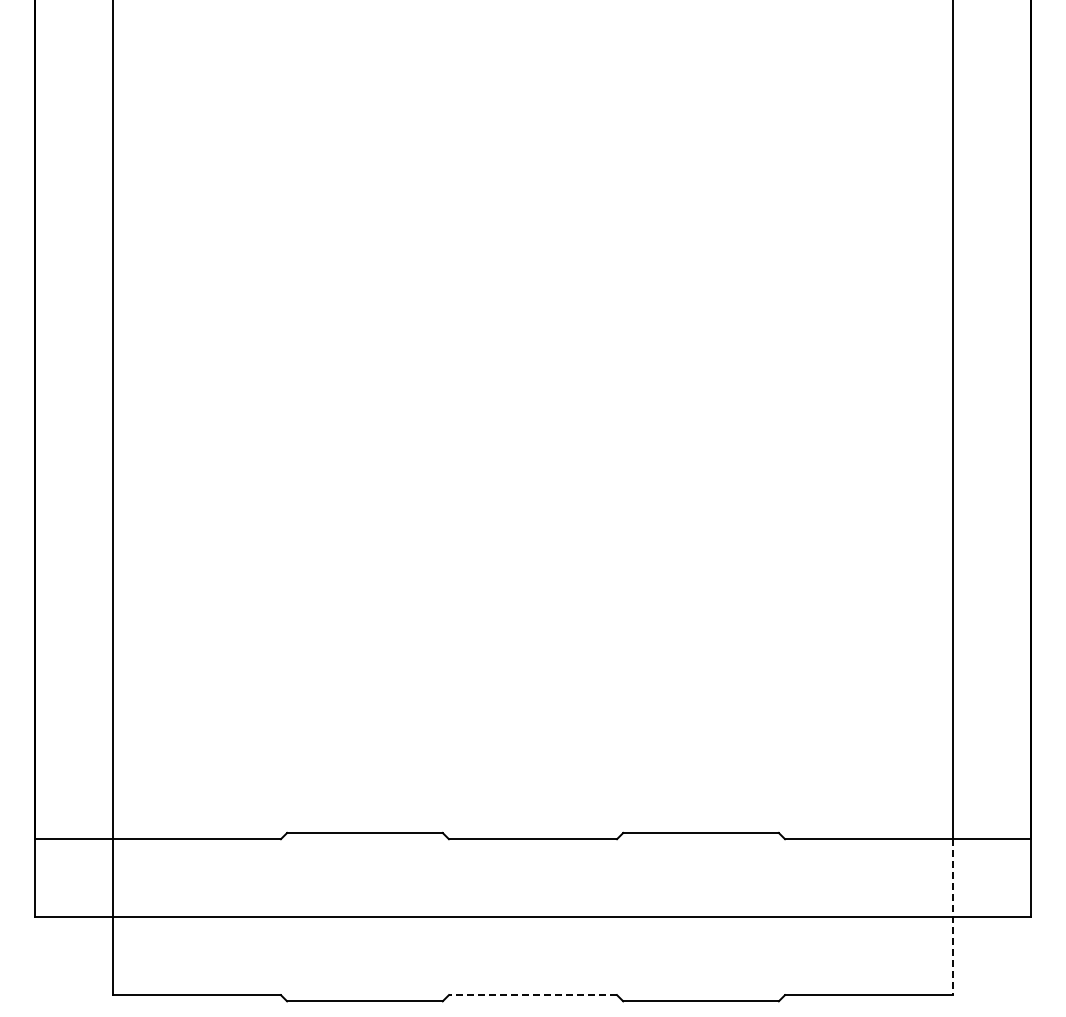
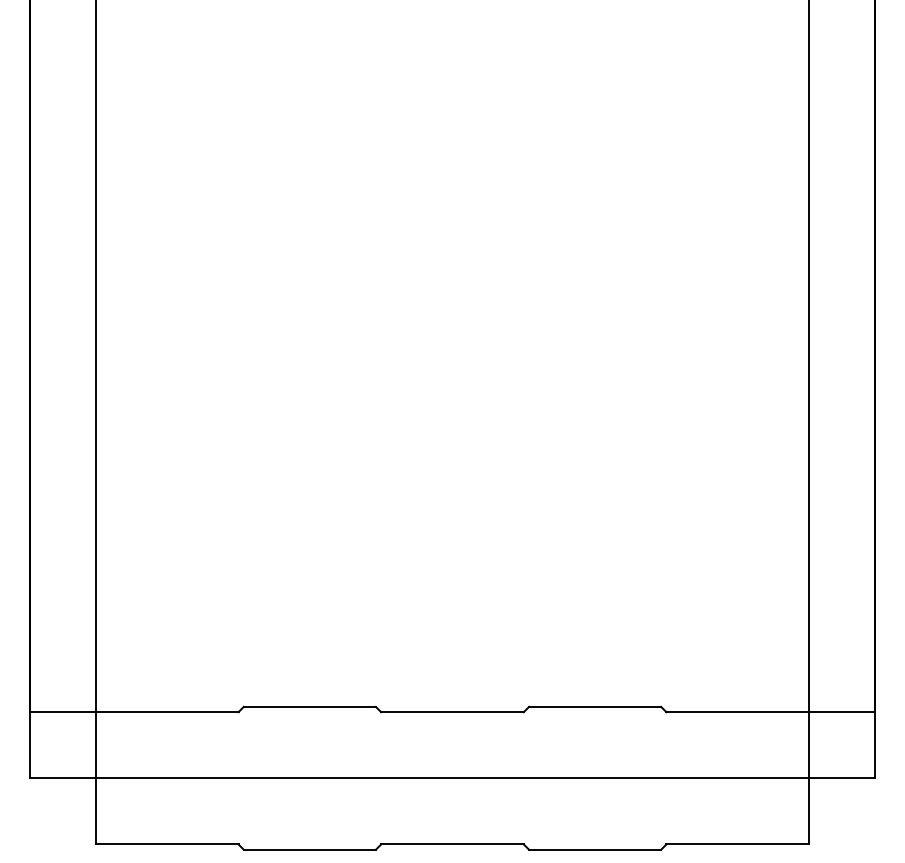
line: (953, 917) -> (809, 778), dashed -> solid
line: (532, 995) -> (452, 844), dashed -> solid

